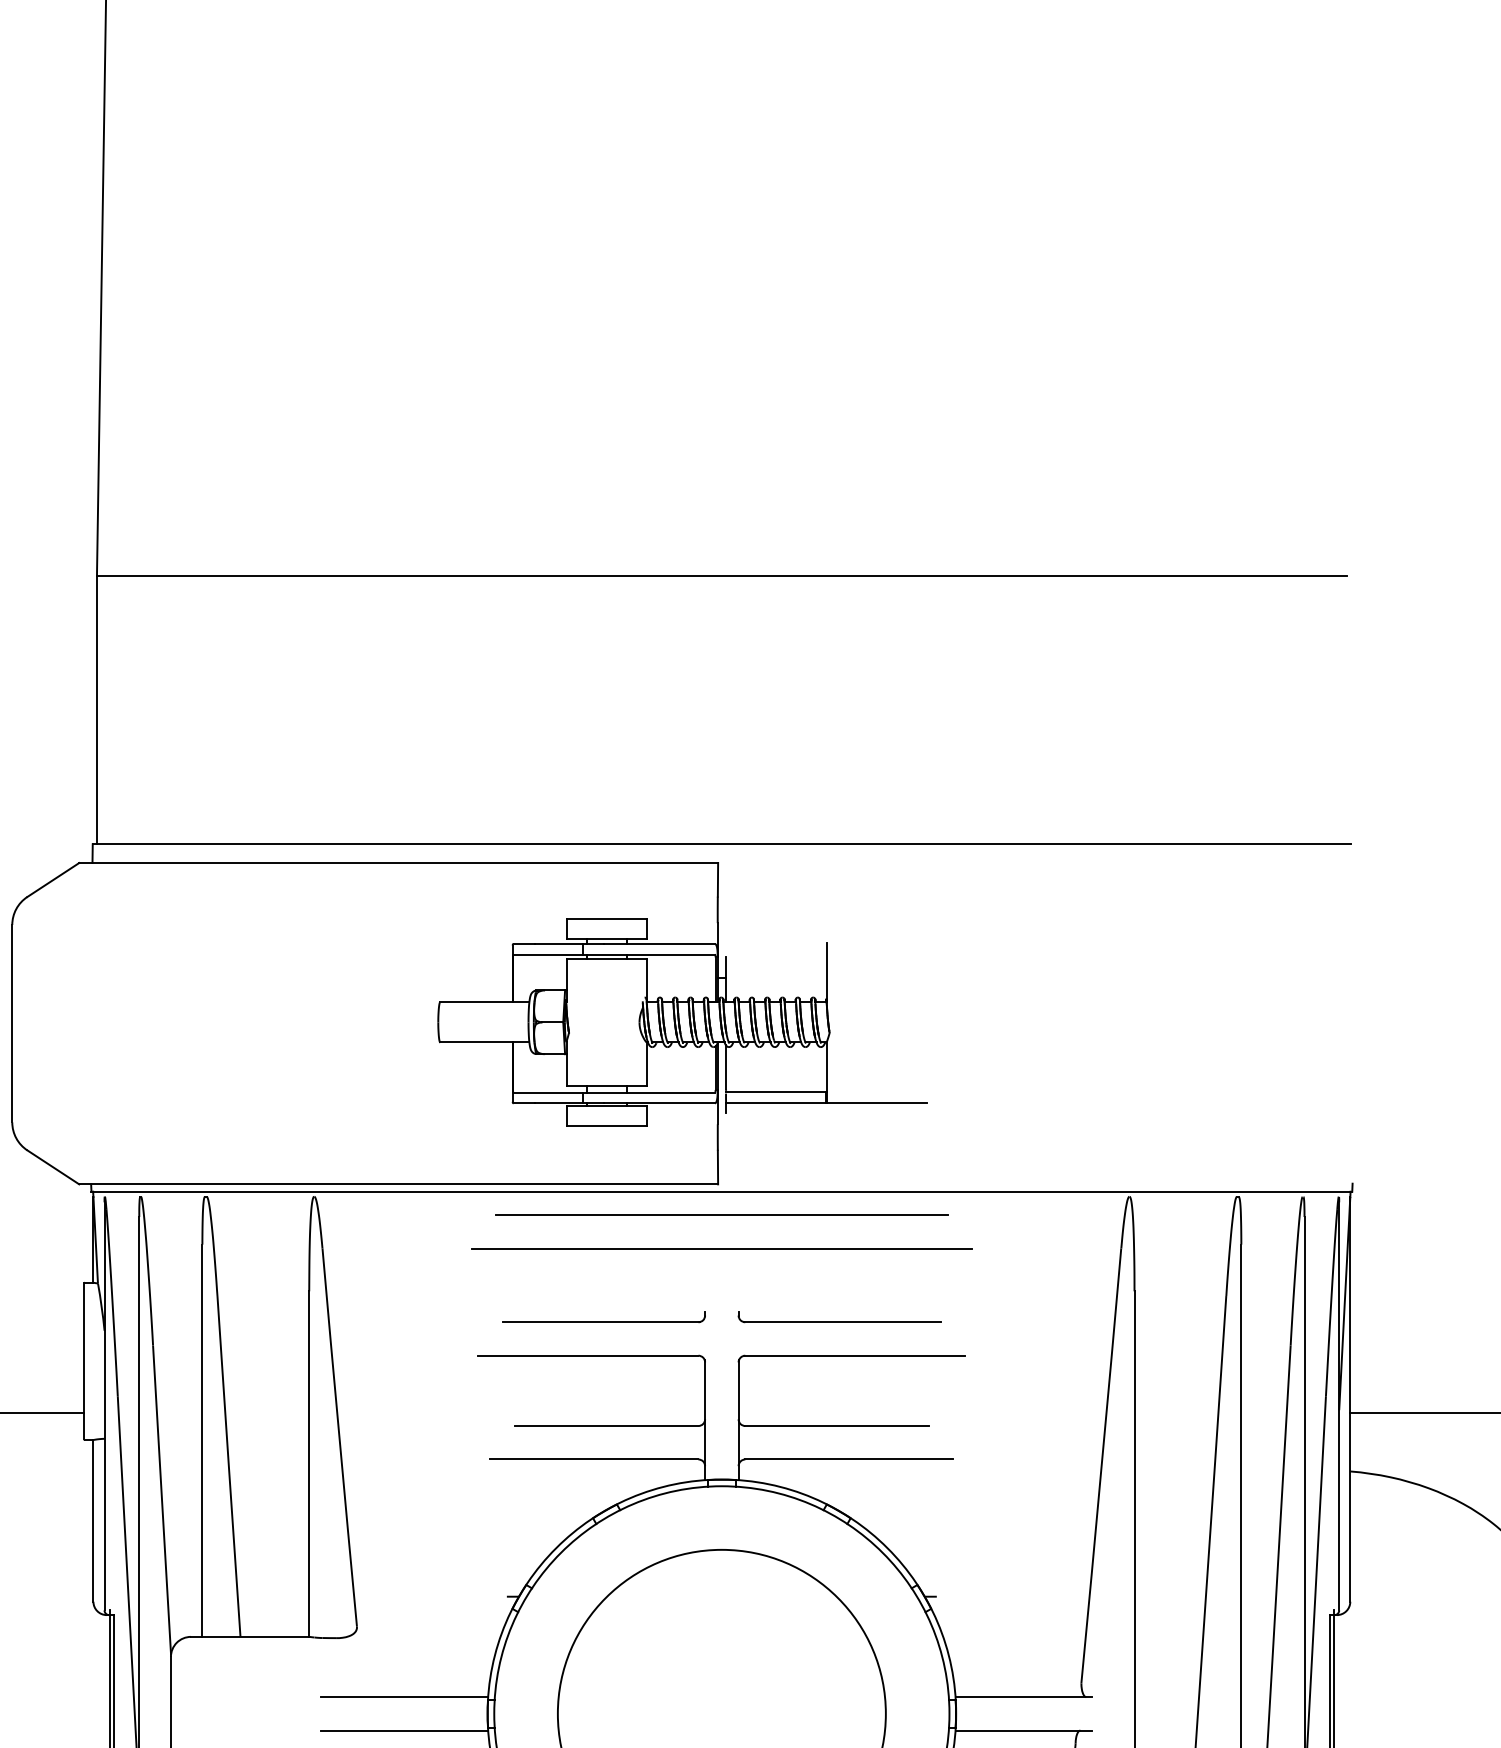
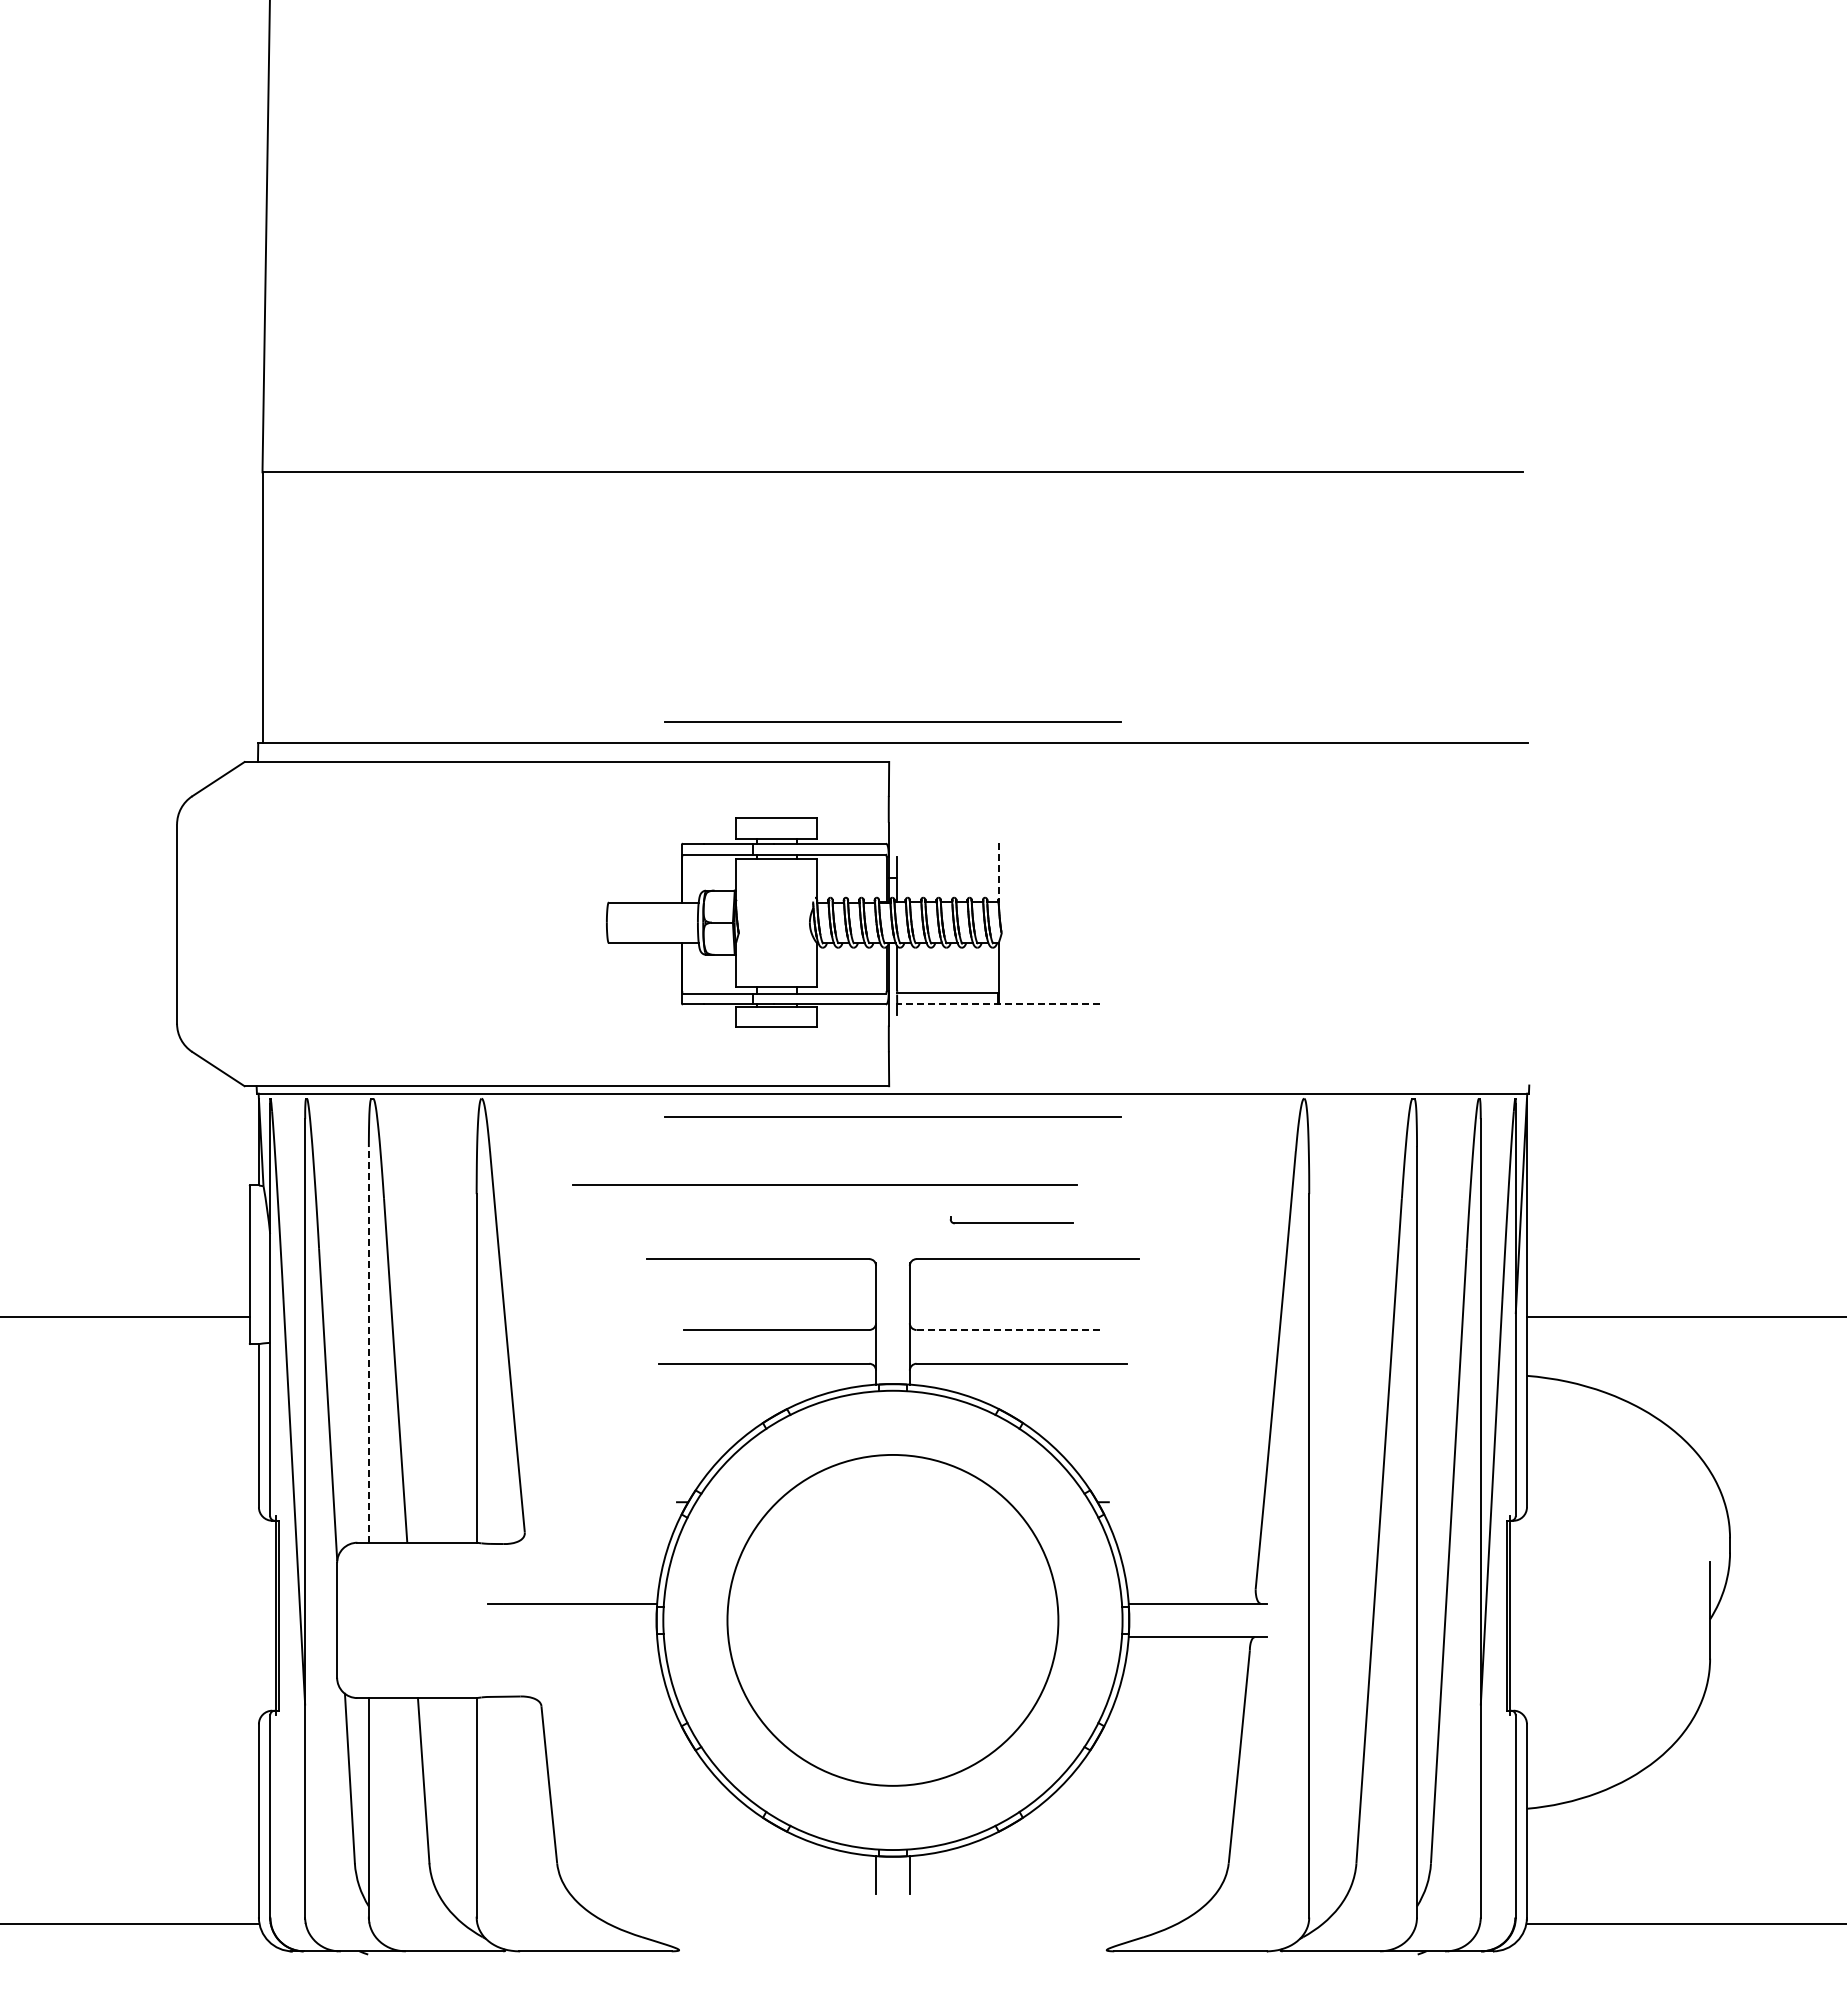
line: (721, 822) -> (892, 721), added
line: (826, 972) -> (998, 872), solid -> dashed
line: (826, 1102) -> (998, 1003), solid -> dashed
line: (721, 1248) -> (824, 1184), moved
part: (603, 1317) -> (773, 1220), removed
part: (839, 1317) -> (1011, 1220), size x0.6
line: (837, 1426) -> (1009, 1330), solid -> dashed
line: (202, 1440) -> (368, 1344), solid -> dashed
line: (404, 1730) -> (572, 1637), removed

